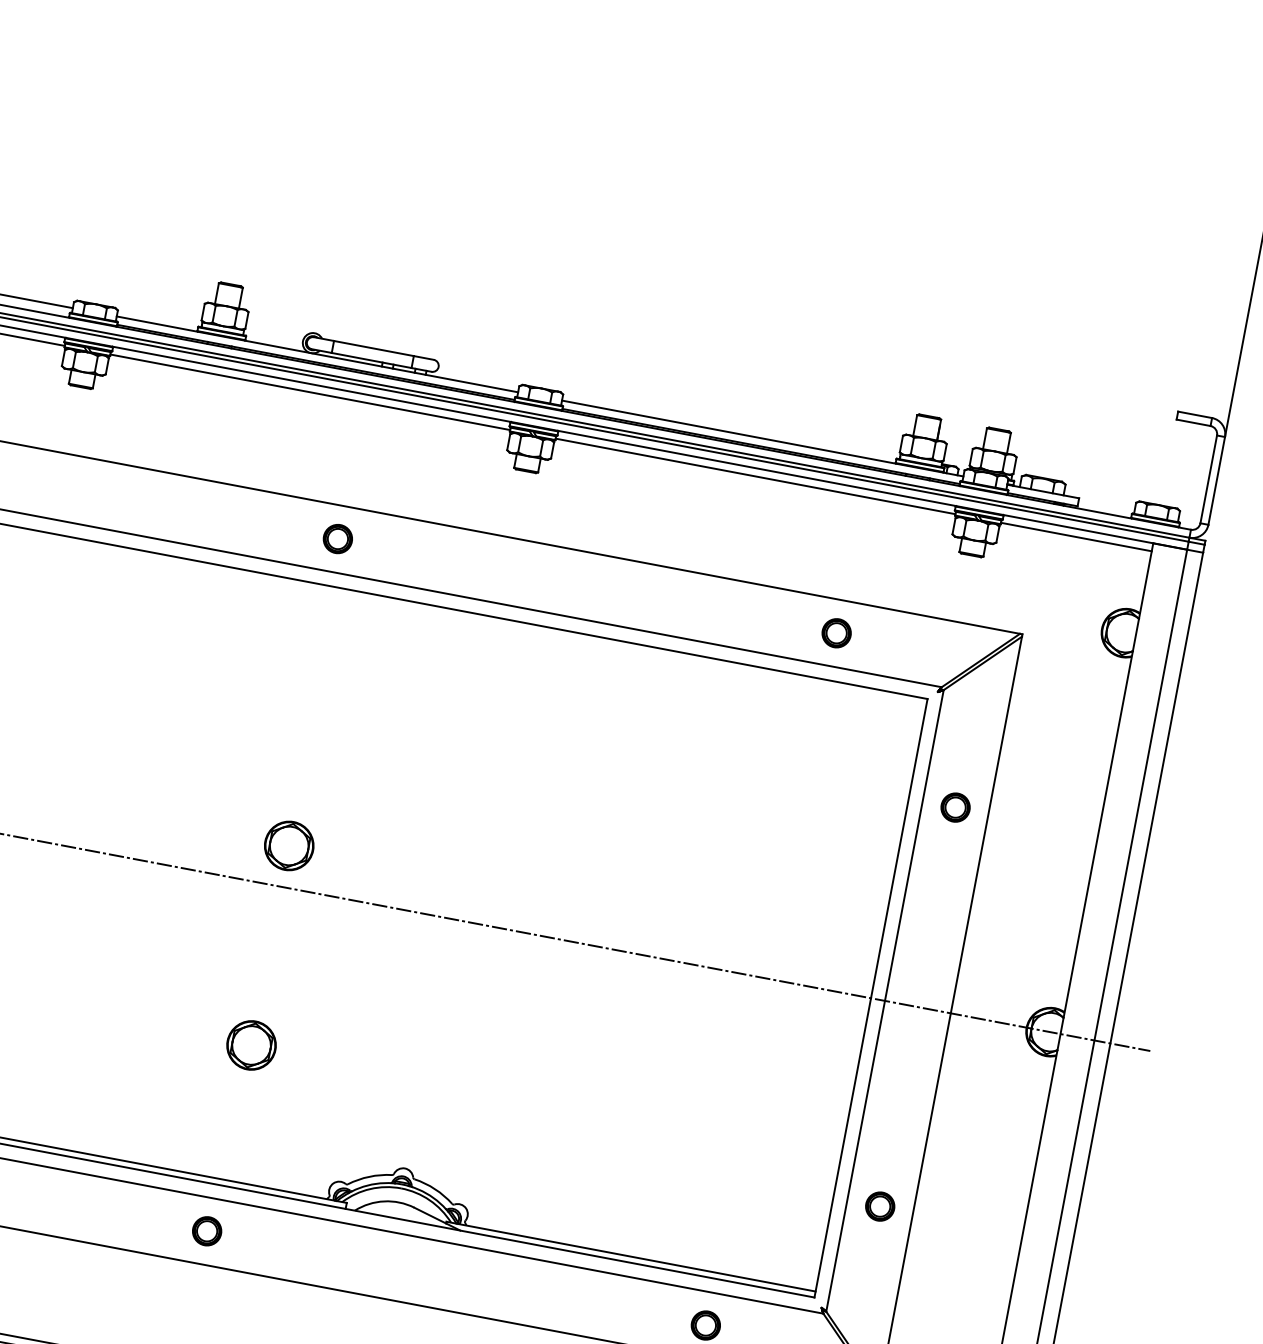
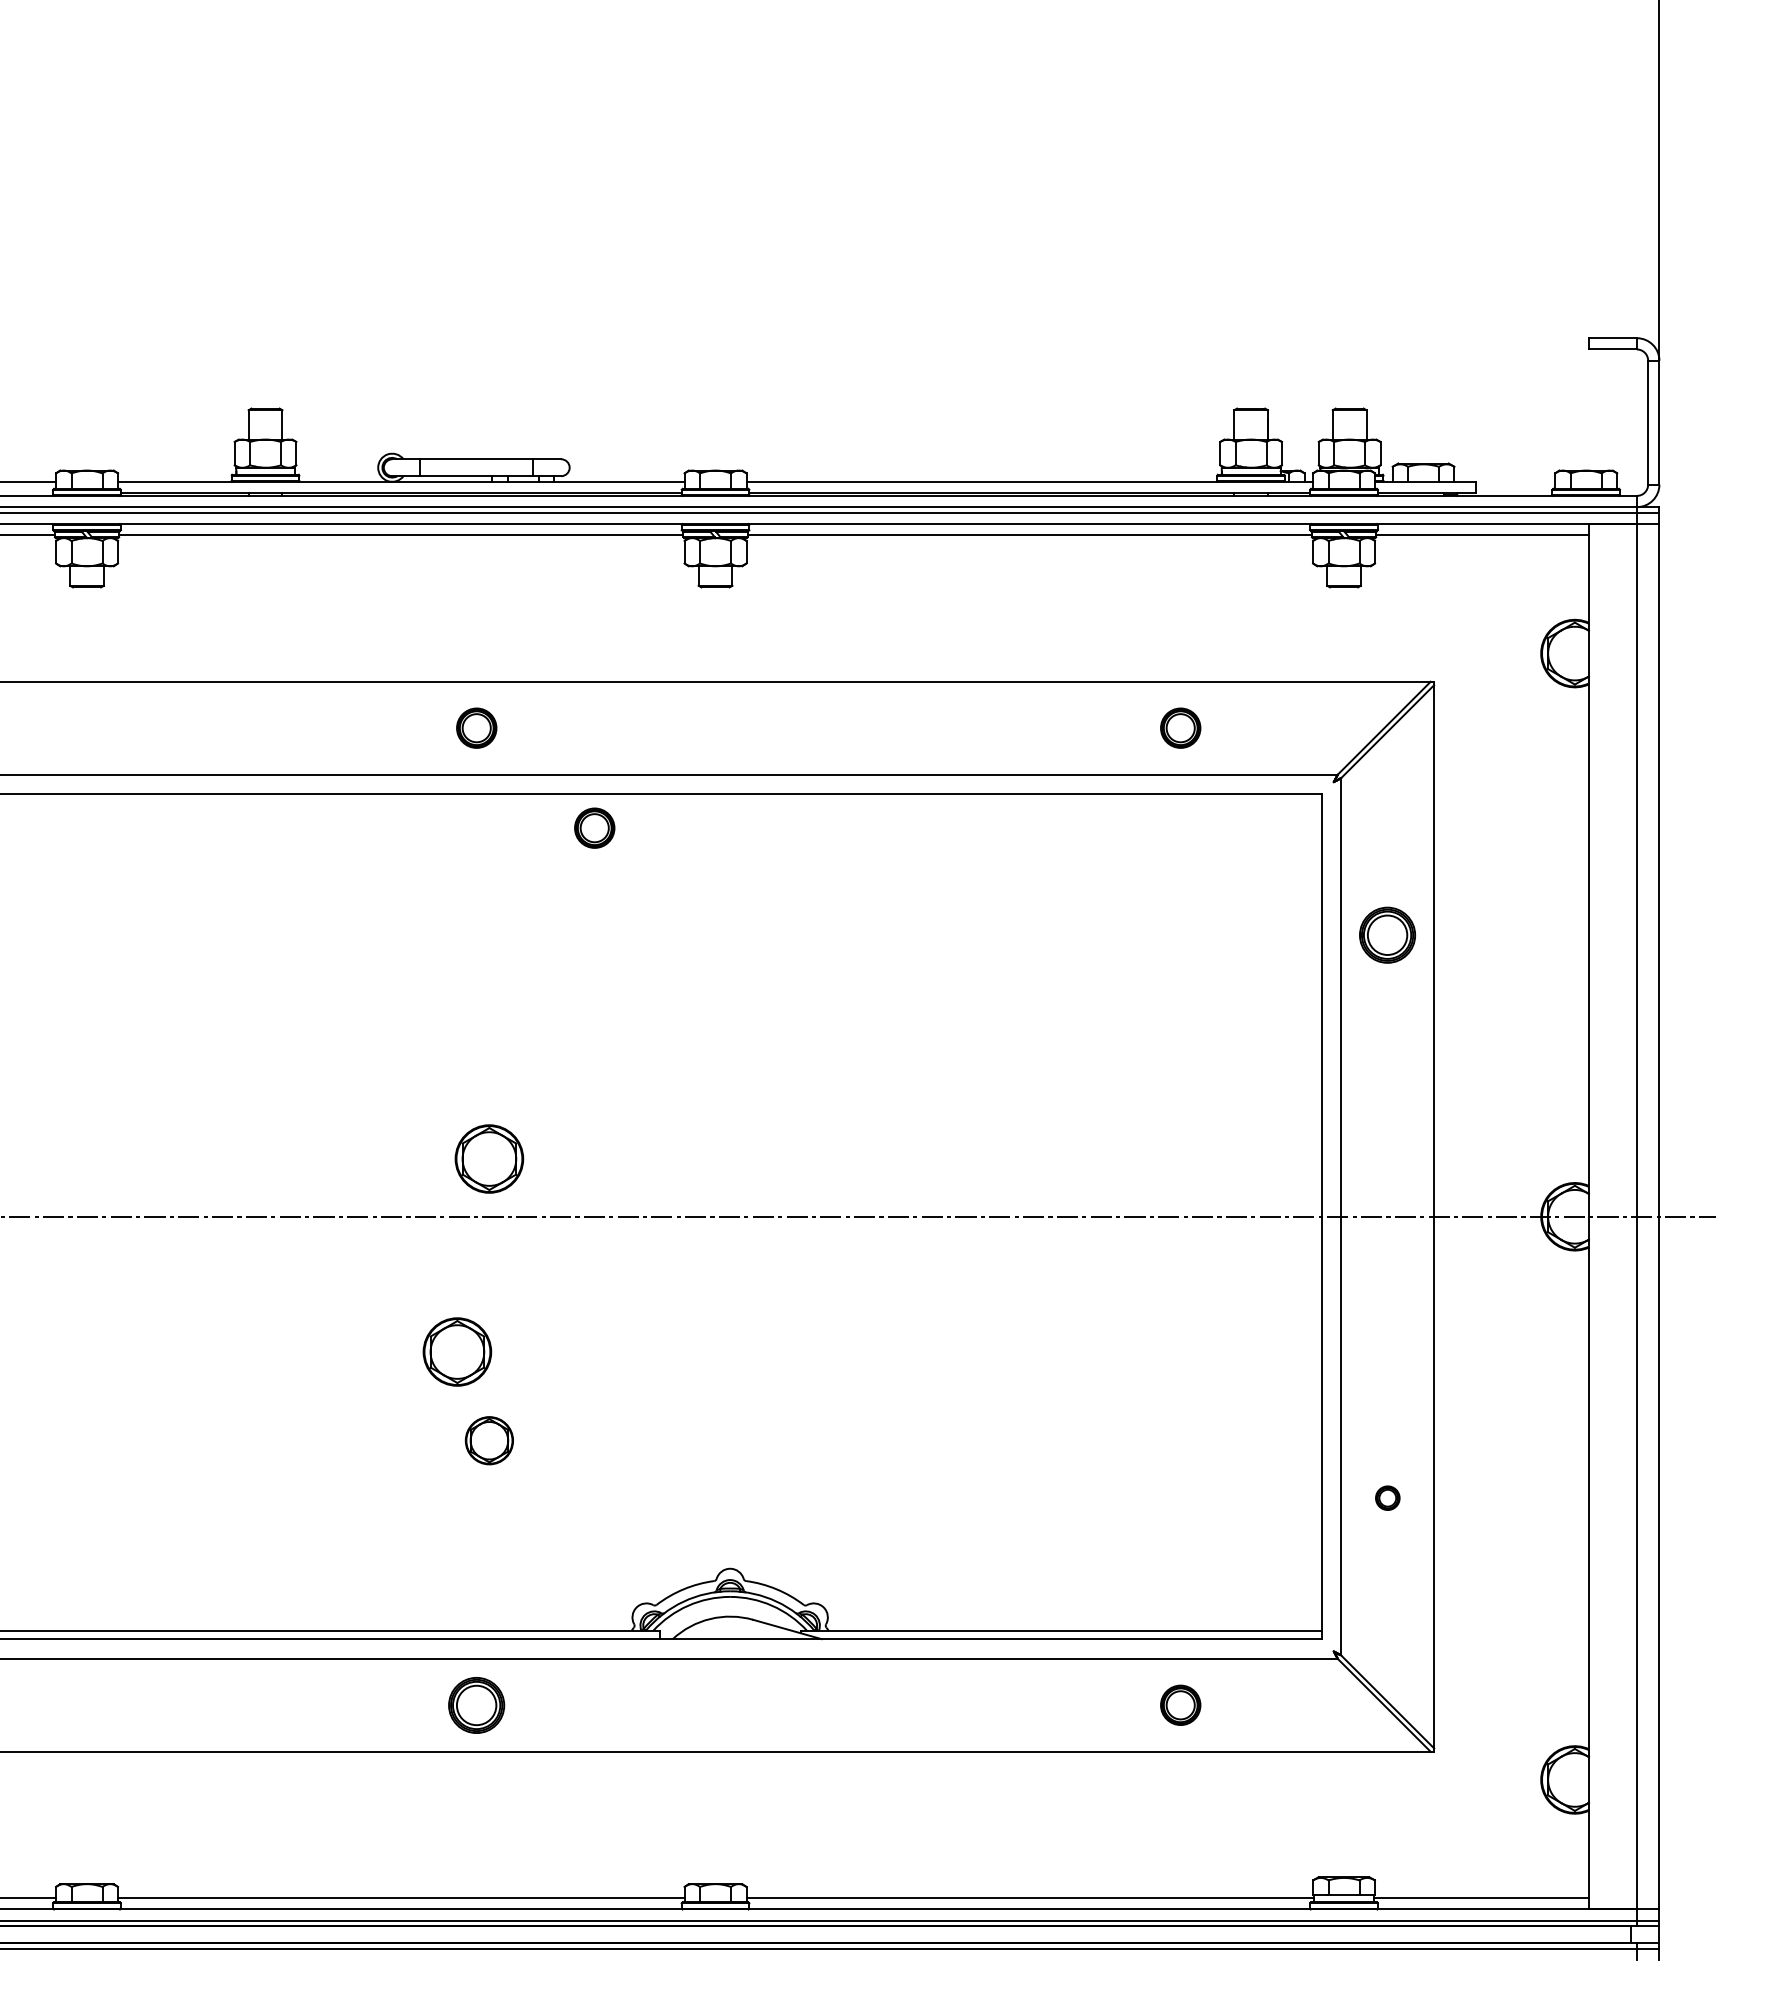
part: (408, 625) -> (594, 827), added
part: (955, 807) -> (1387, 934), size x1.4
part: (240, 978) -> (457, 1351), added
part: (251, 1045) -> (489, 1440), size x0.7
part: (880, 1205) -> (1387, 1497), size x0.6
part: (207, 1230) -> (476, 1704), size x1.4

